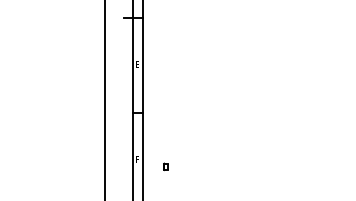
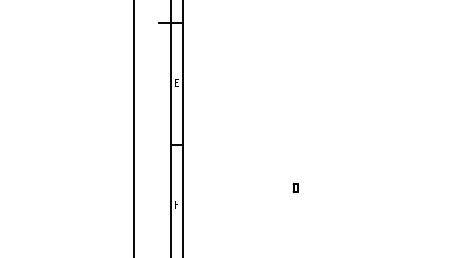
part: (165, 166) -> (295, 187), moved

